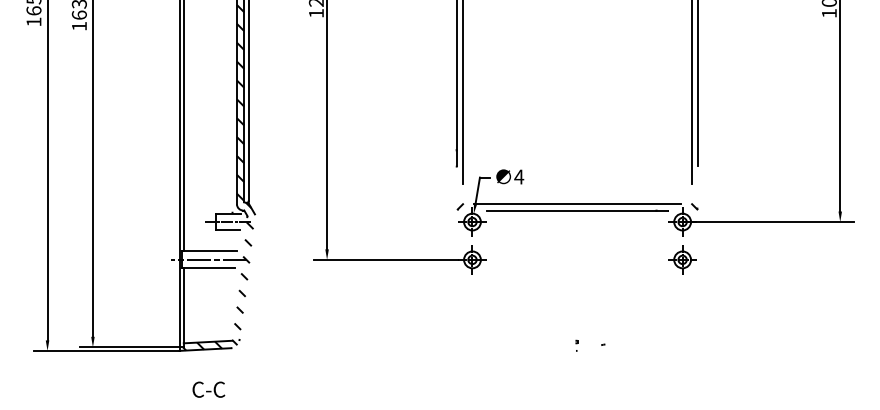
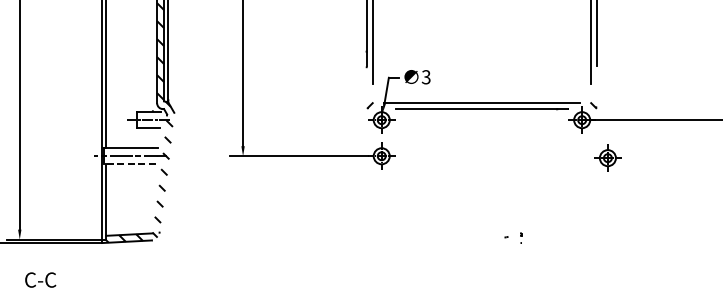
text: (519, 176) -> (426, 76), 4 -> 3
part: (682, 259) -> (607, 157), moved
line: (208, 268) -> (129, 164), solid -> dashed
part: (576, 345) -> (520, 237), moved
text: (208, 389) -> (40, 279), moved

